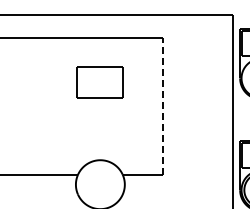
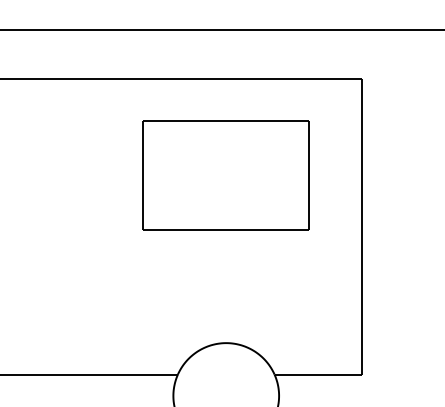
part: (100, 82) -> (226, 175), size x1.67
line: (163, 105) -> (362, 224), dashed -> solid

